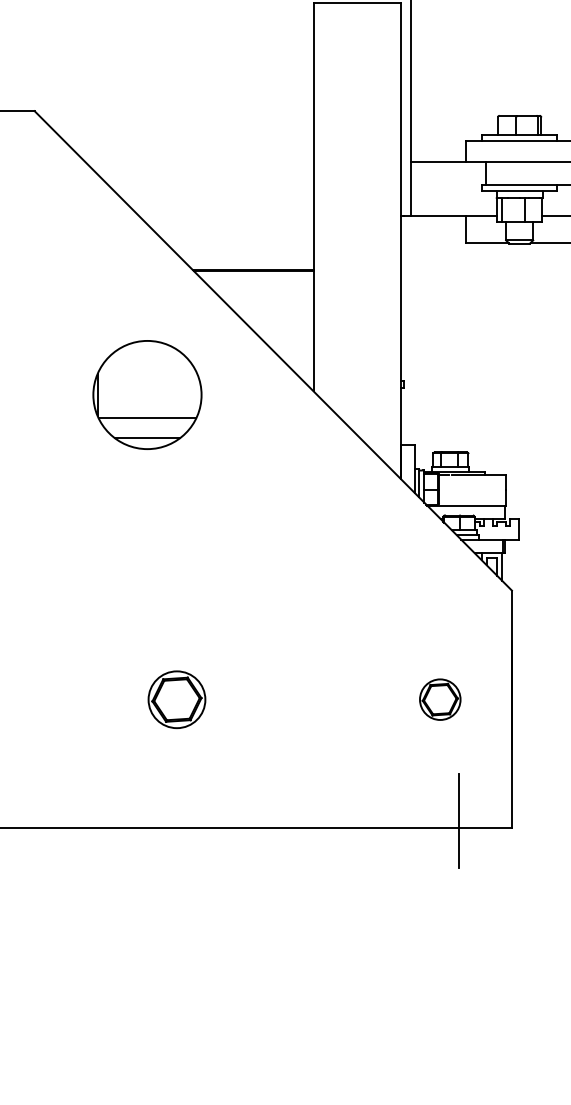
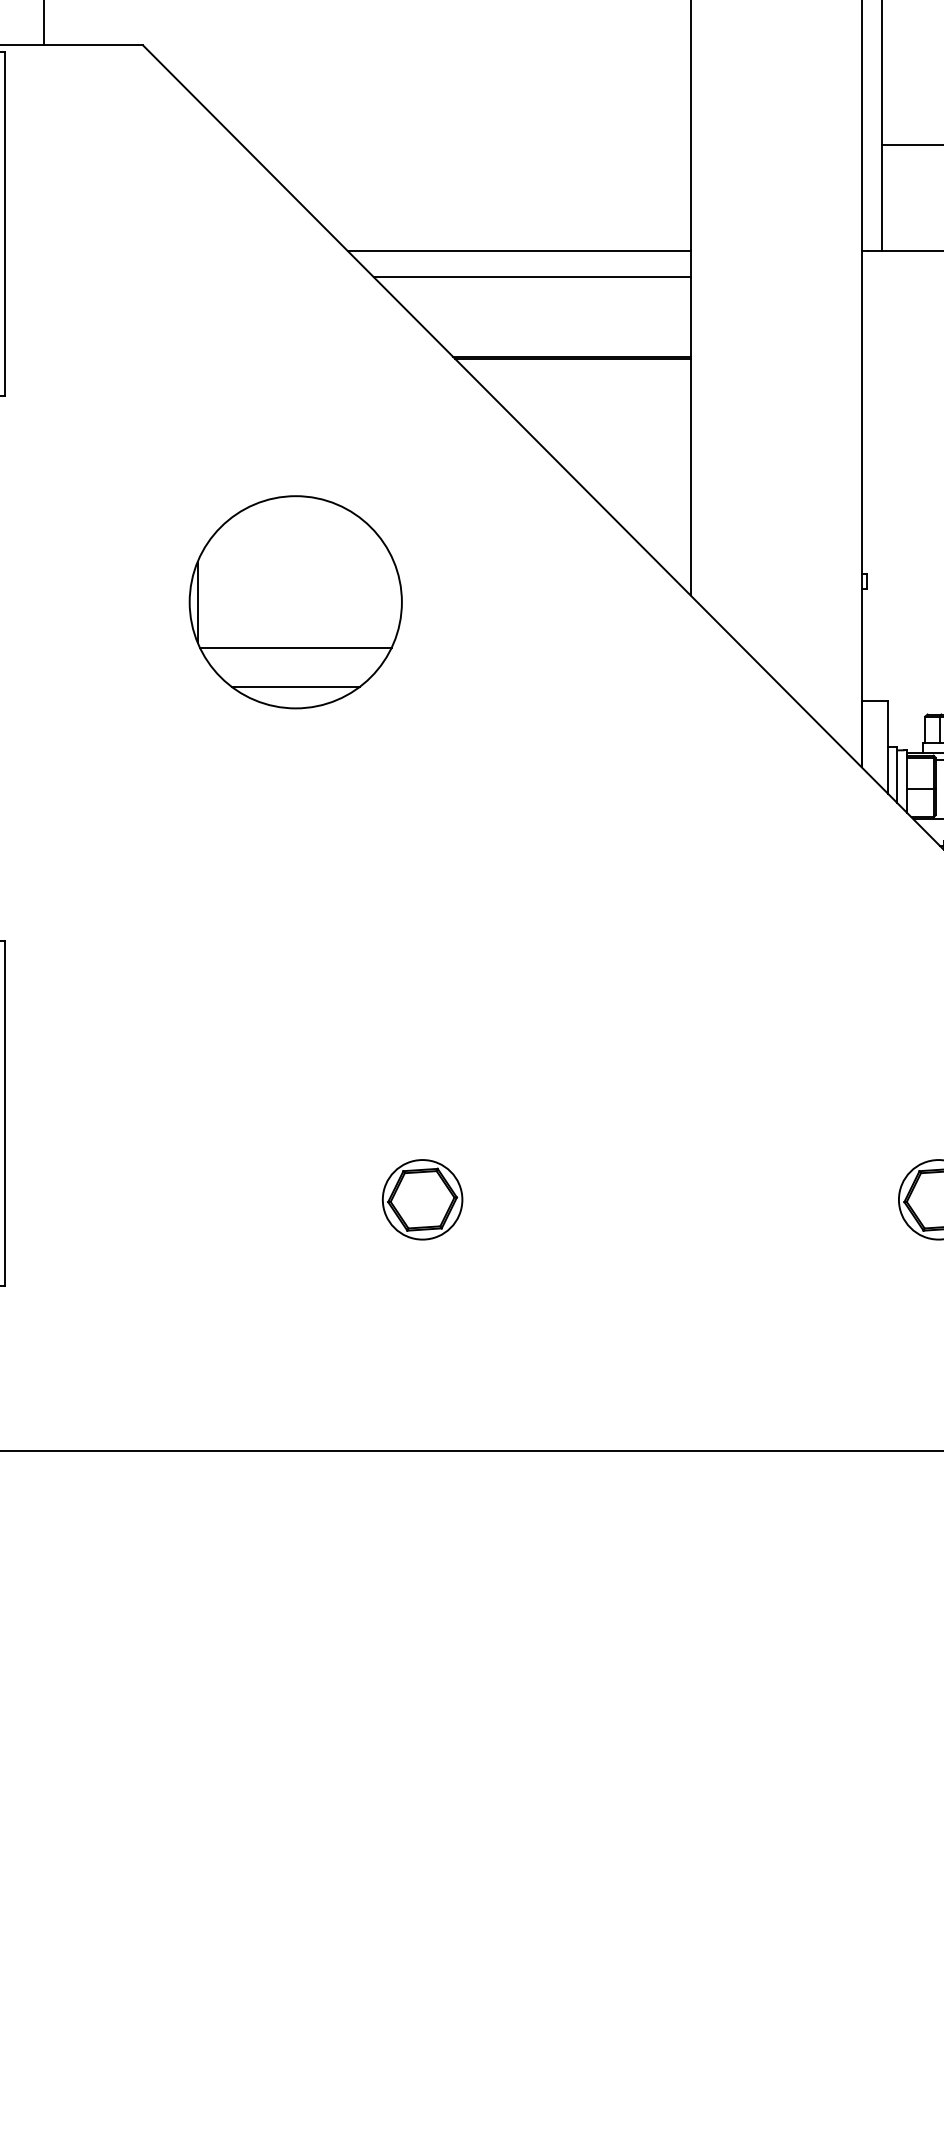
line: (225, 215) -> (517, 250), added
line: (232, 229) -> (531, 277), added
part: (147, 394) -> (295, 601), moved
part: (177, 699) -> (423, 1199), size x0.71

